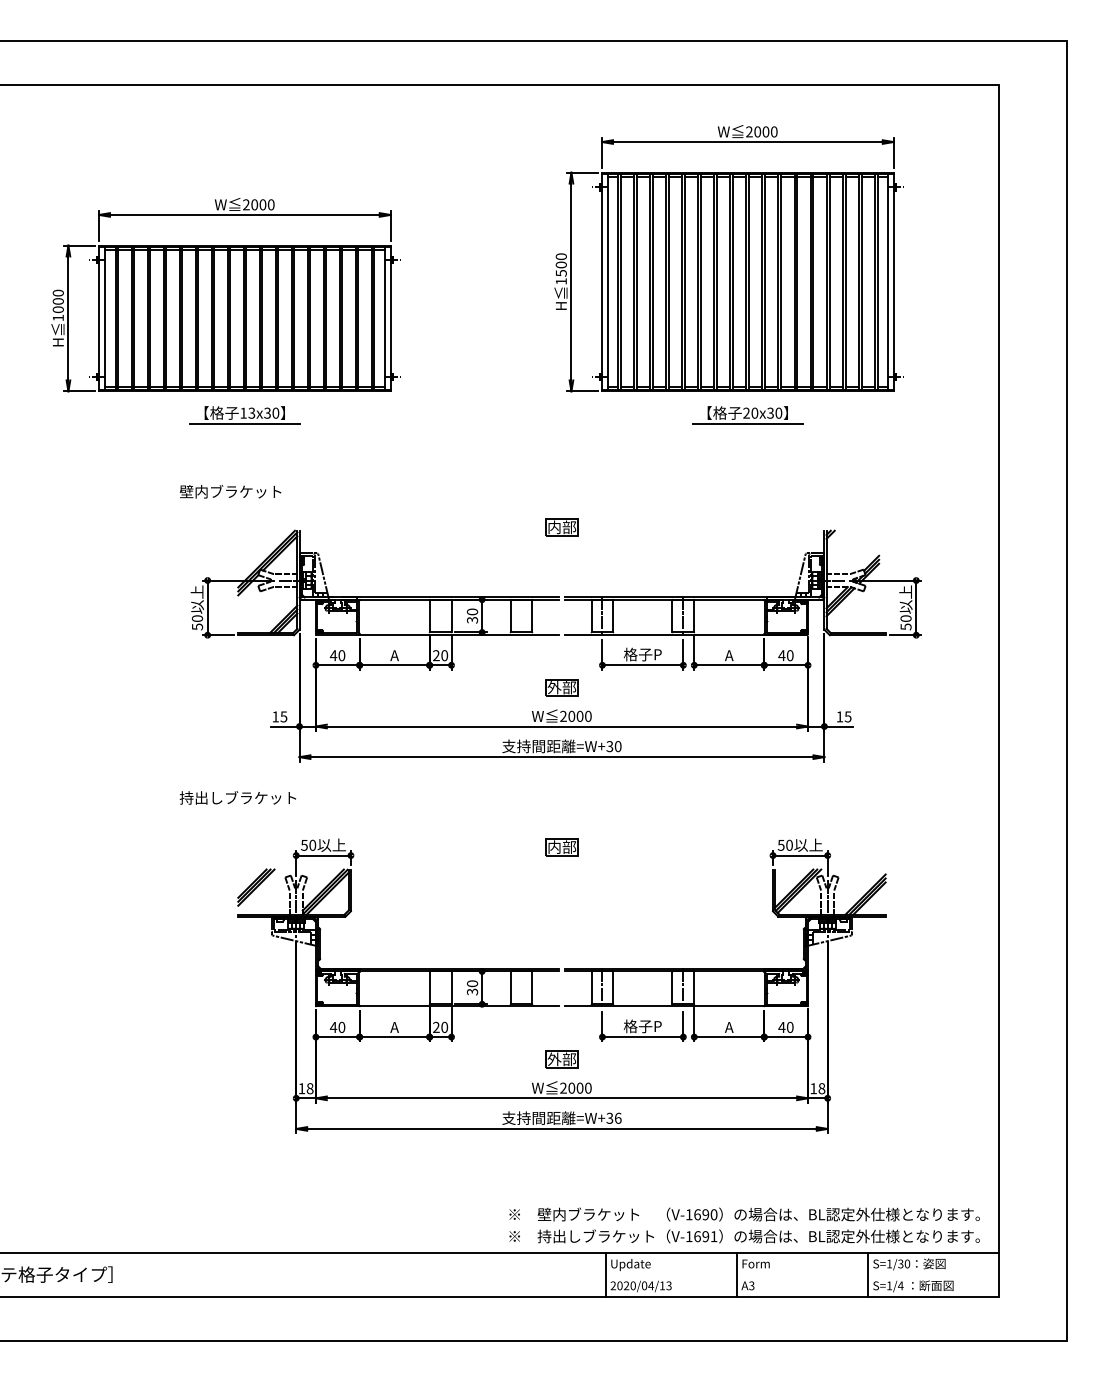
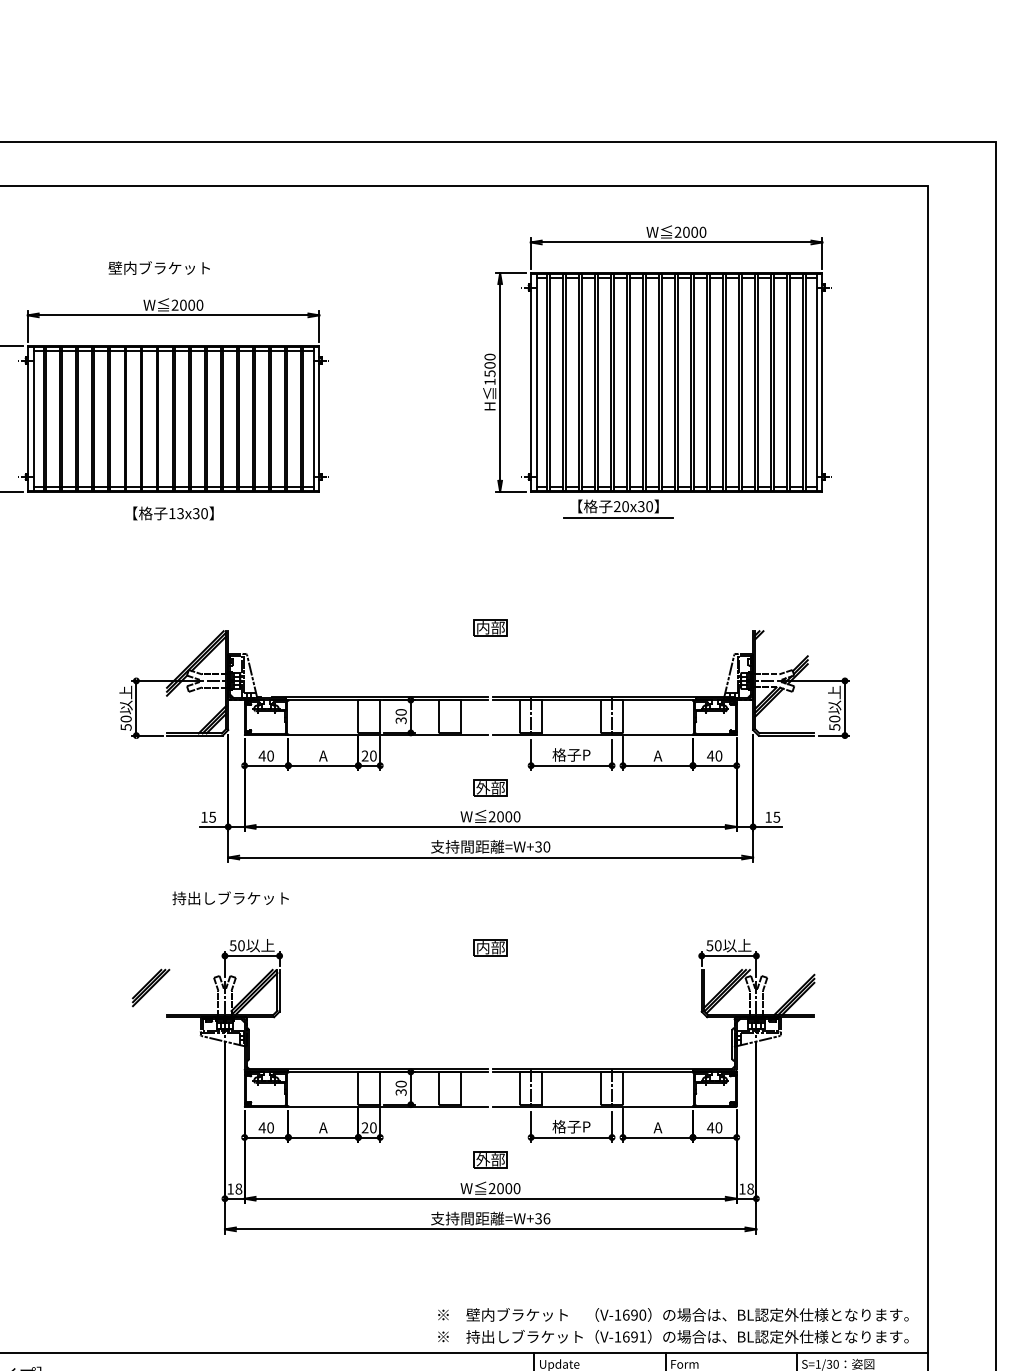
part: (747, 415) -> (618, 508), moved
line: (244, 424) -> (173, 524), removed
text: (230, 491) -> (159, 267), moved
text: (237, 797) -> (230, 897), moved
part: (256, 887) -> (151, 987), moved

